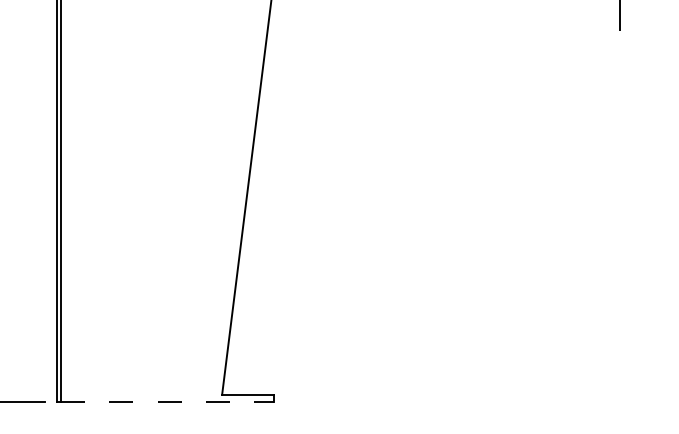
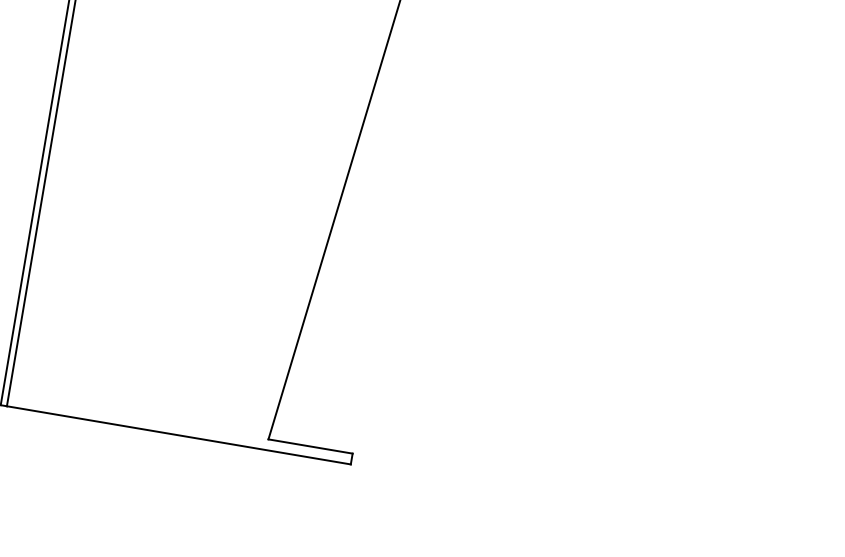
line: (167, 401) -> (178, 435), dashed -> solid

